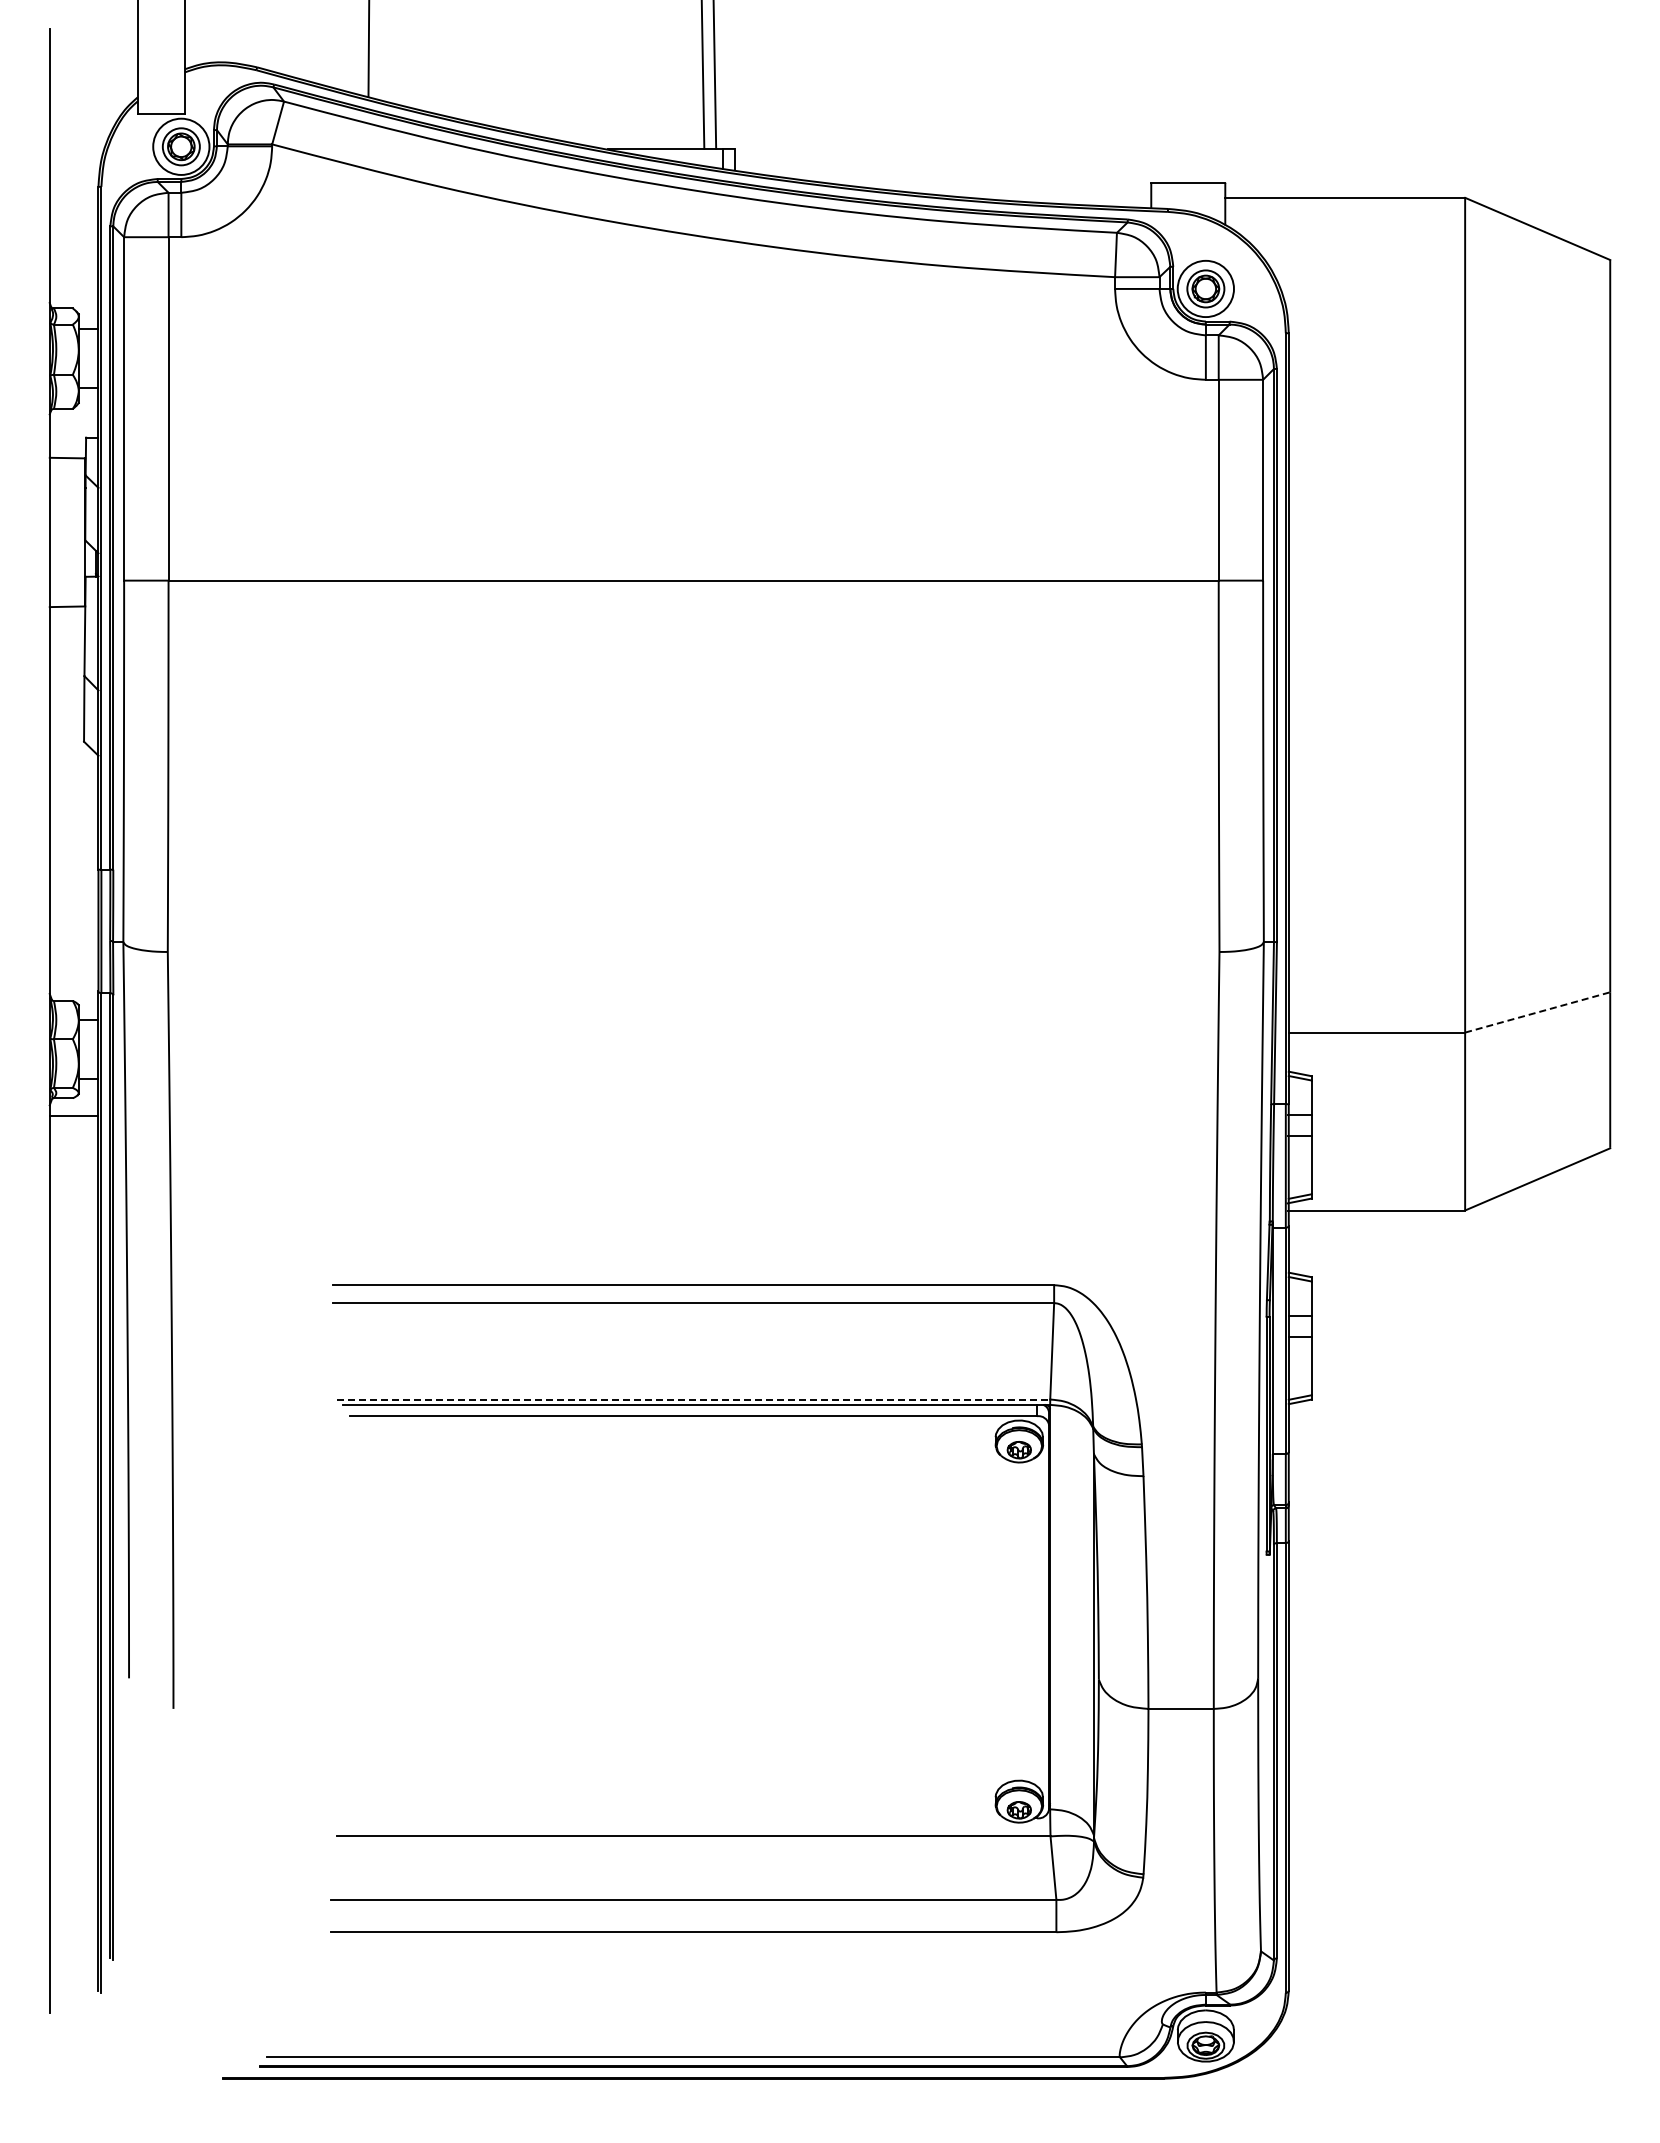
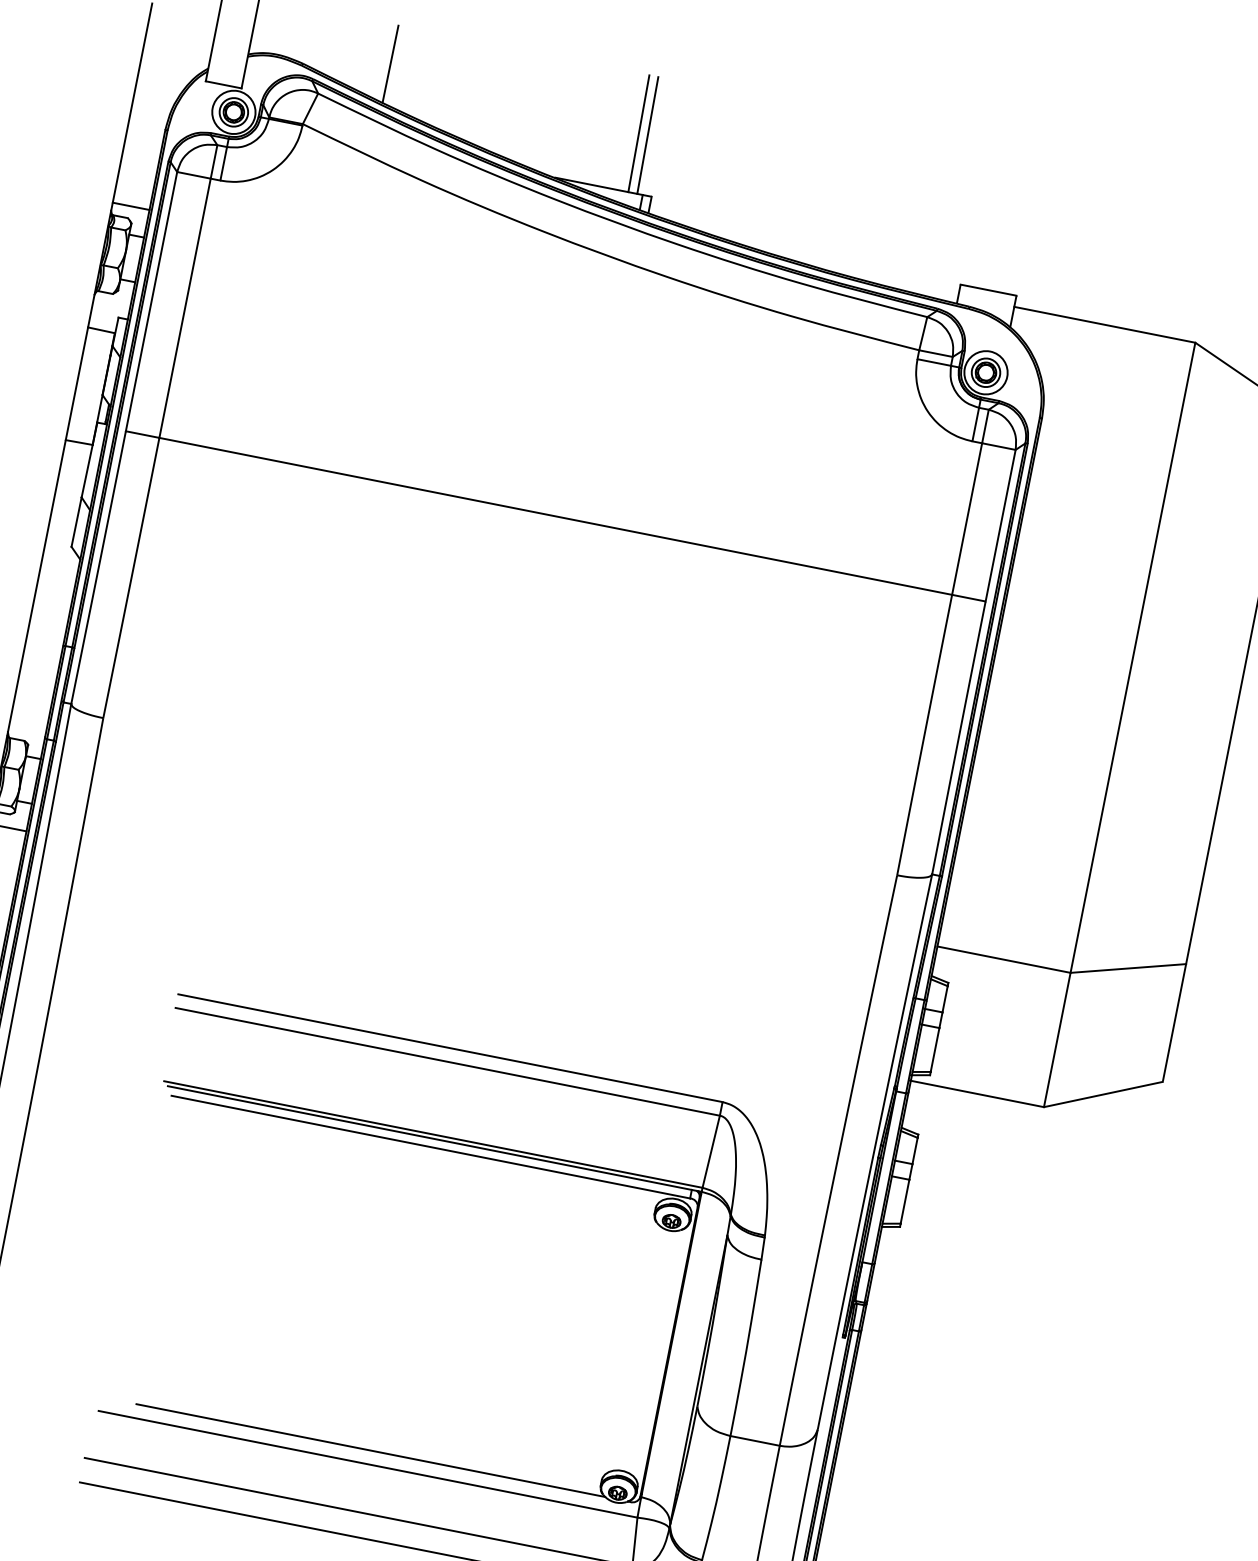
line: (73, 292) -> (130, 206), added
line: (1538, 1012) -> (1128, 968), dashed -> solid
line: (693, 1399) -> (433, 1134), dashed -> solid
line: (693, 1818) -> (370, 1450), added

